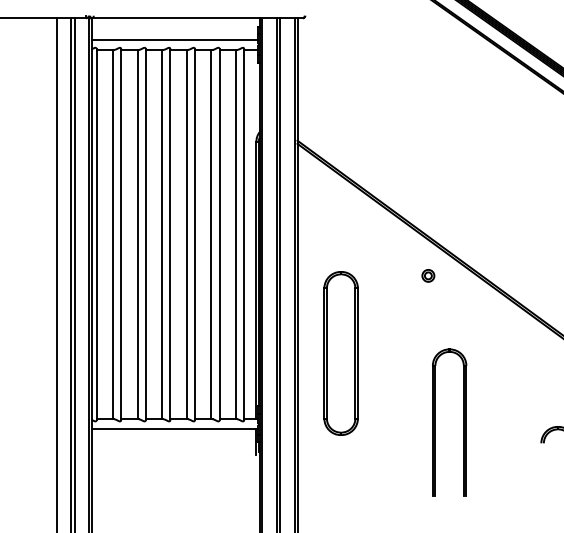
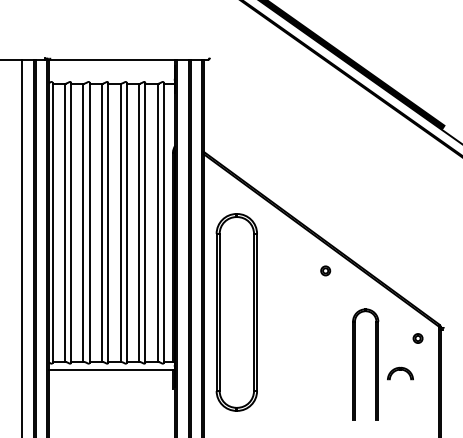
line: (174, 39) -> (111, 75), removed
part: (428, 275) -> (325, 270), moved
part: (340, 353) -> (236, 312), size x1.6
part: (436, 422) -> (355, 364), moved

